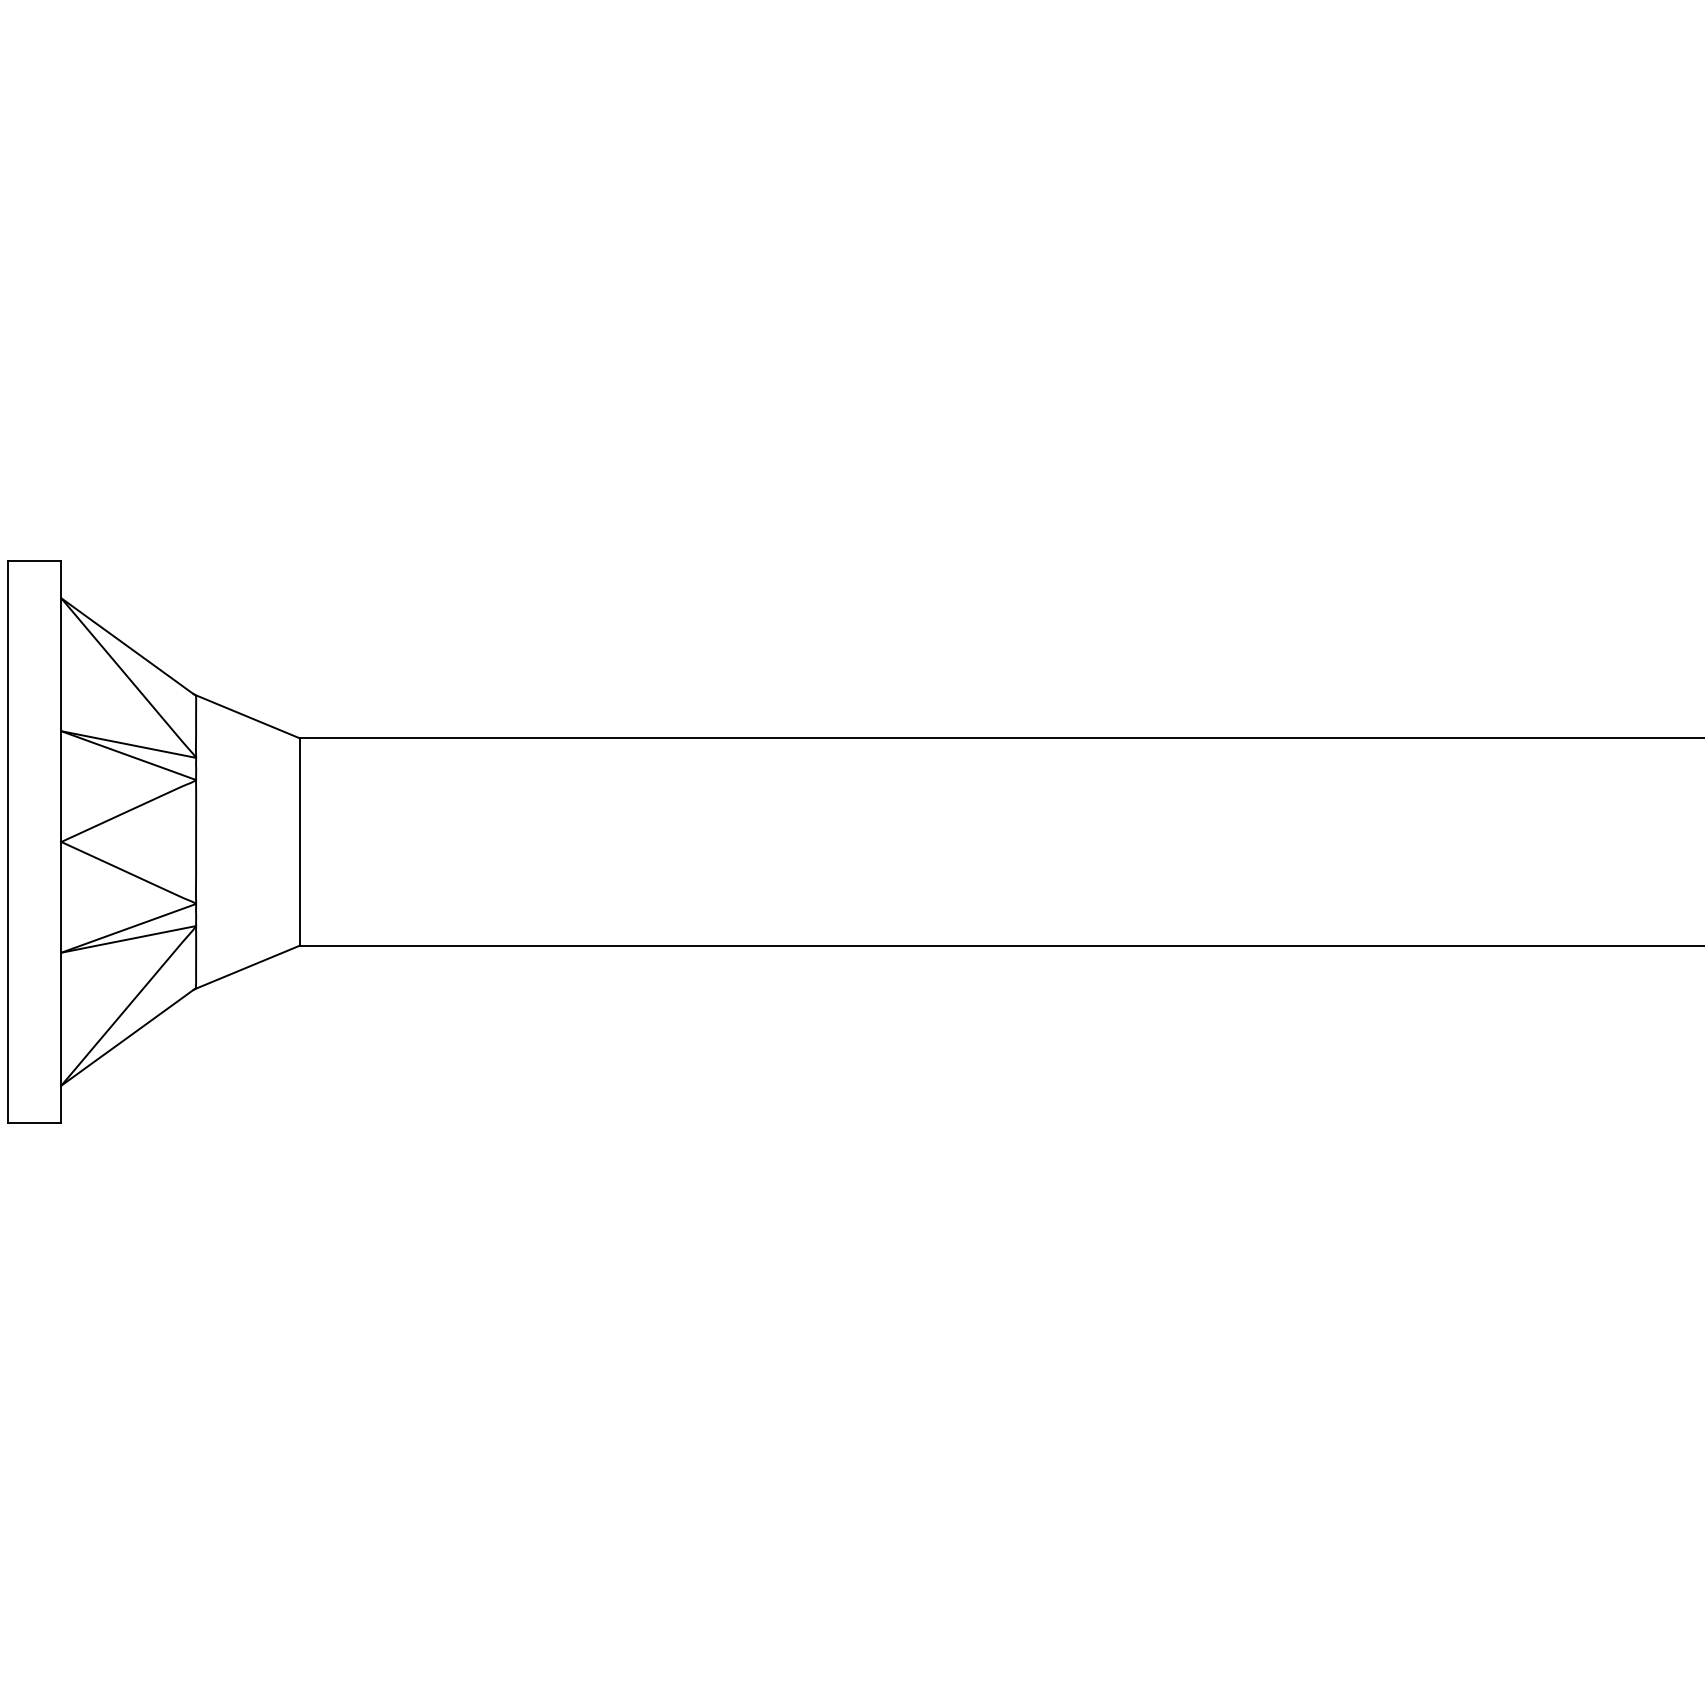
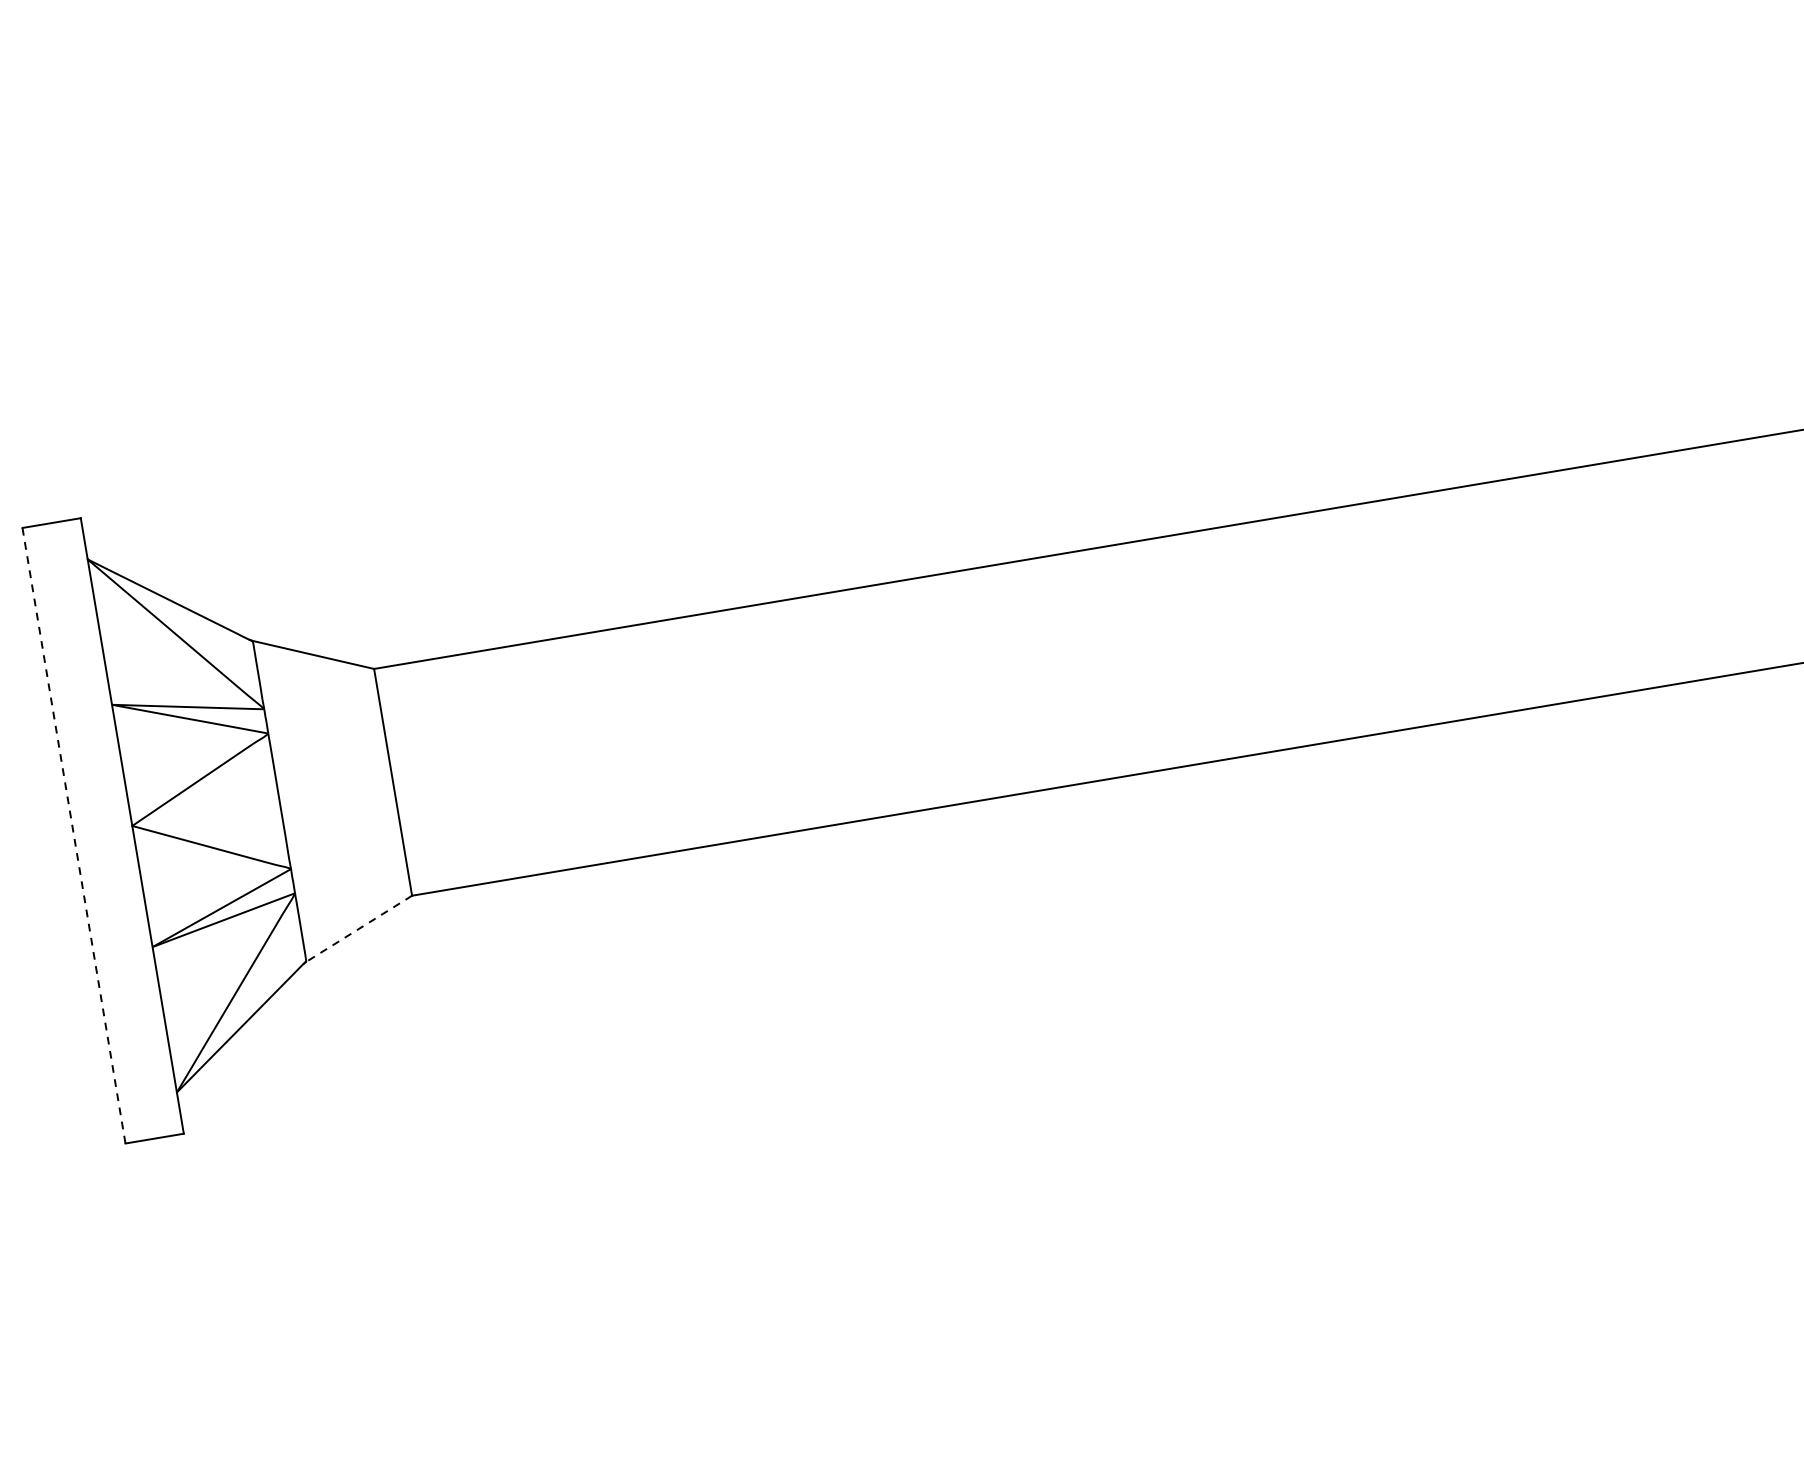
line: (8, 842) -> (74, 836), solid -> dashed
line: (247, 967) -> (358, 929), solid -> dashed

